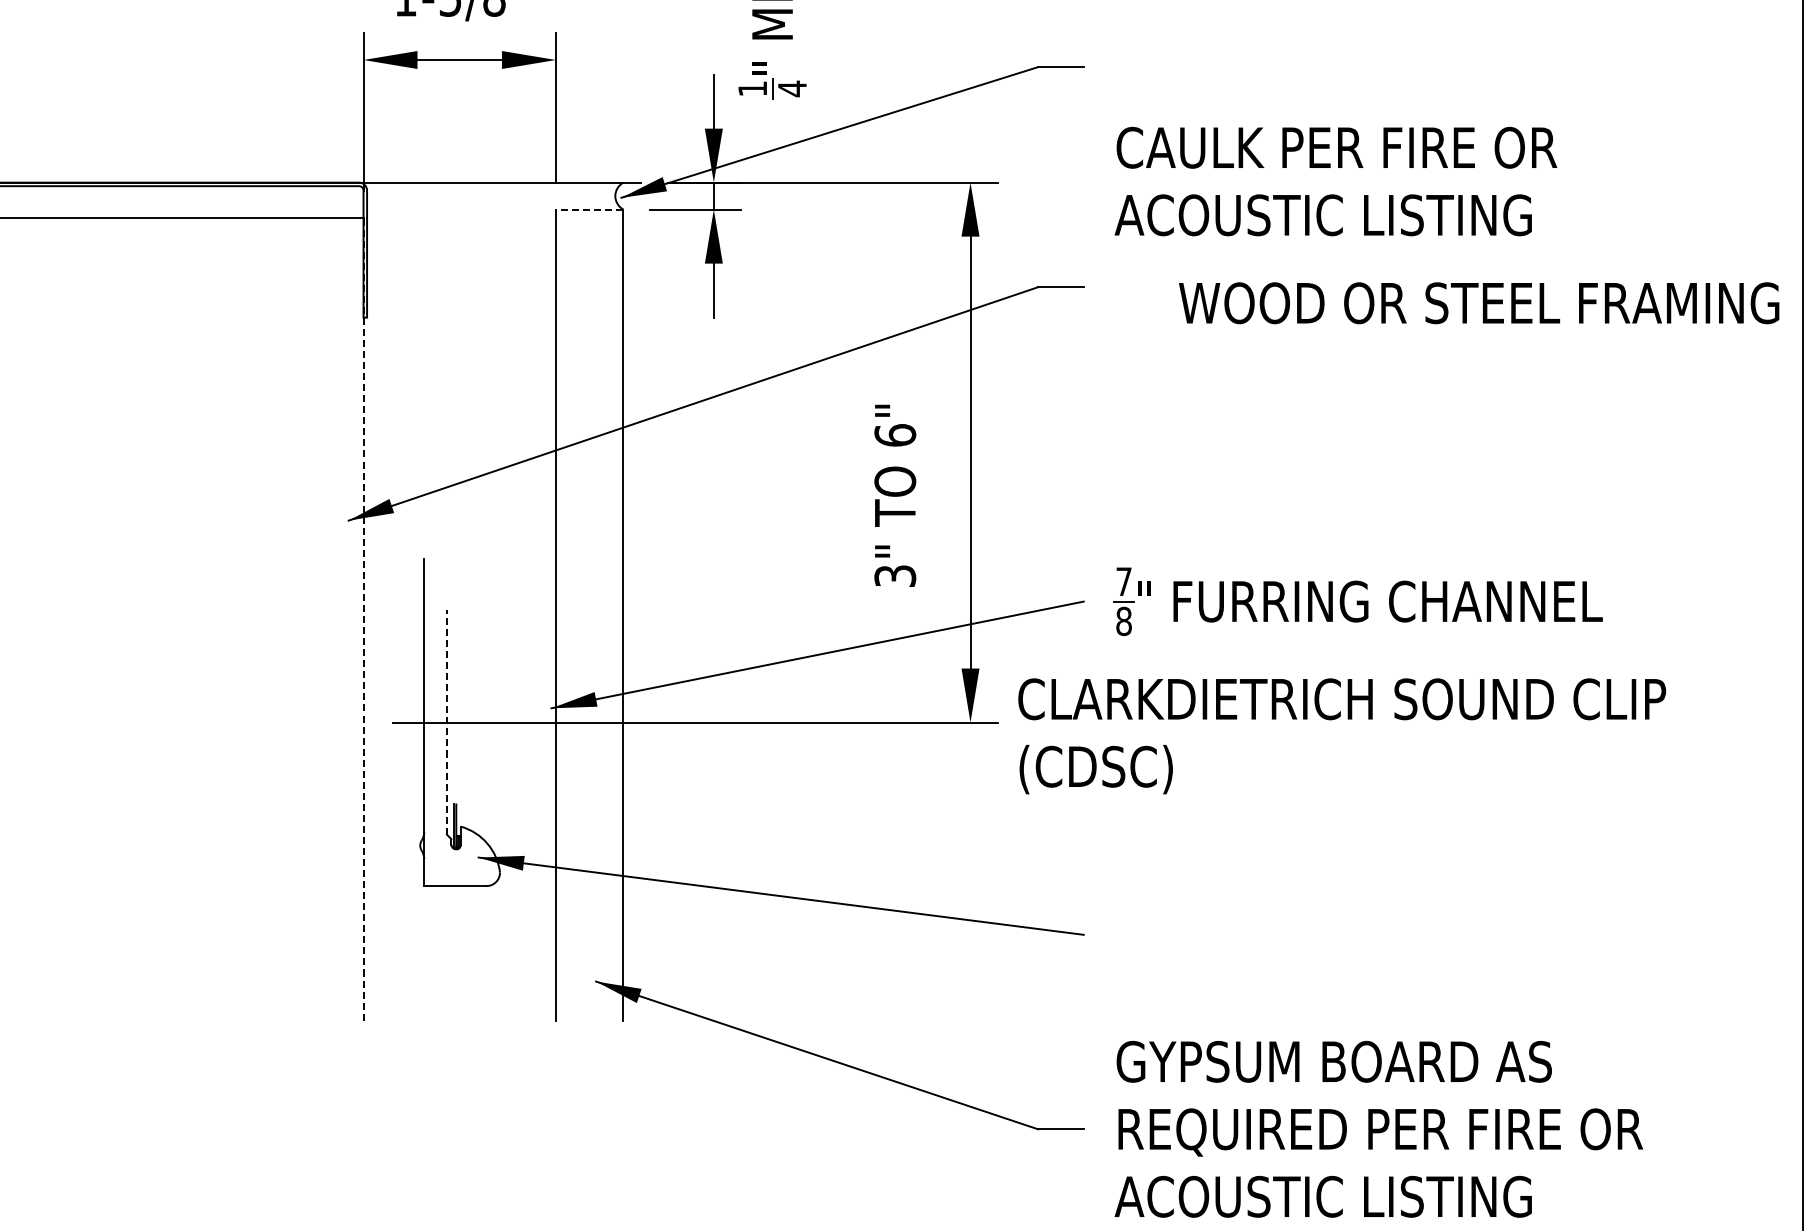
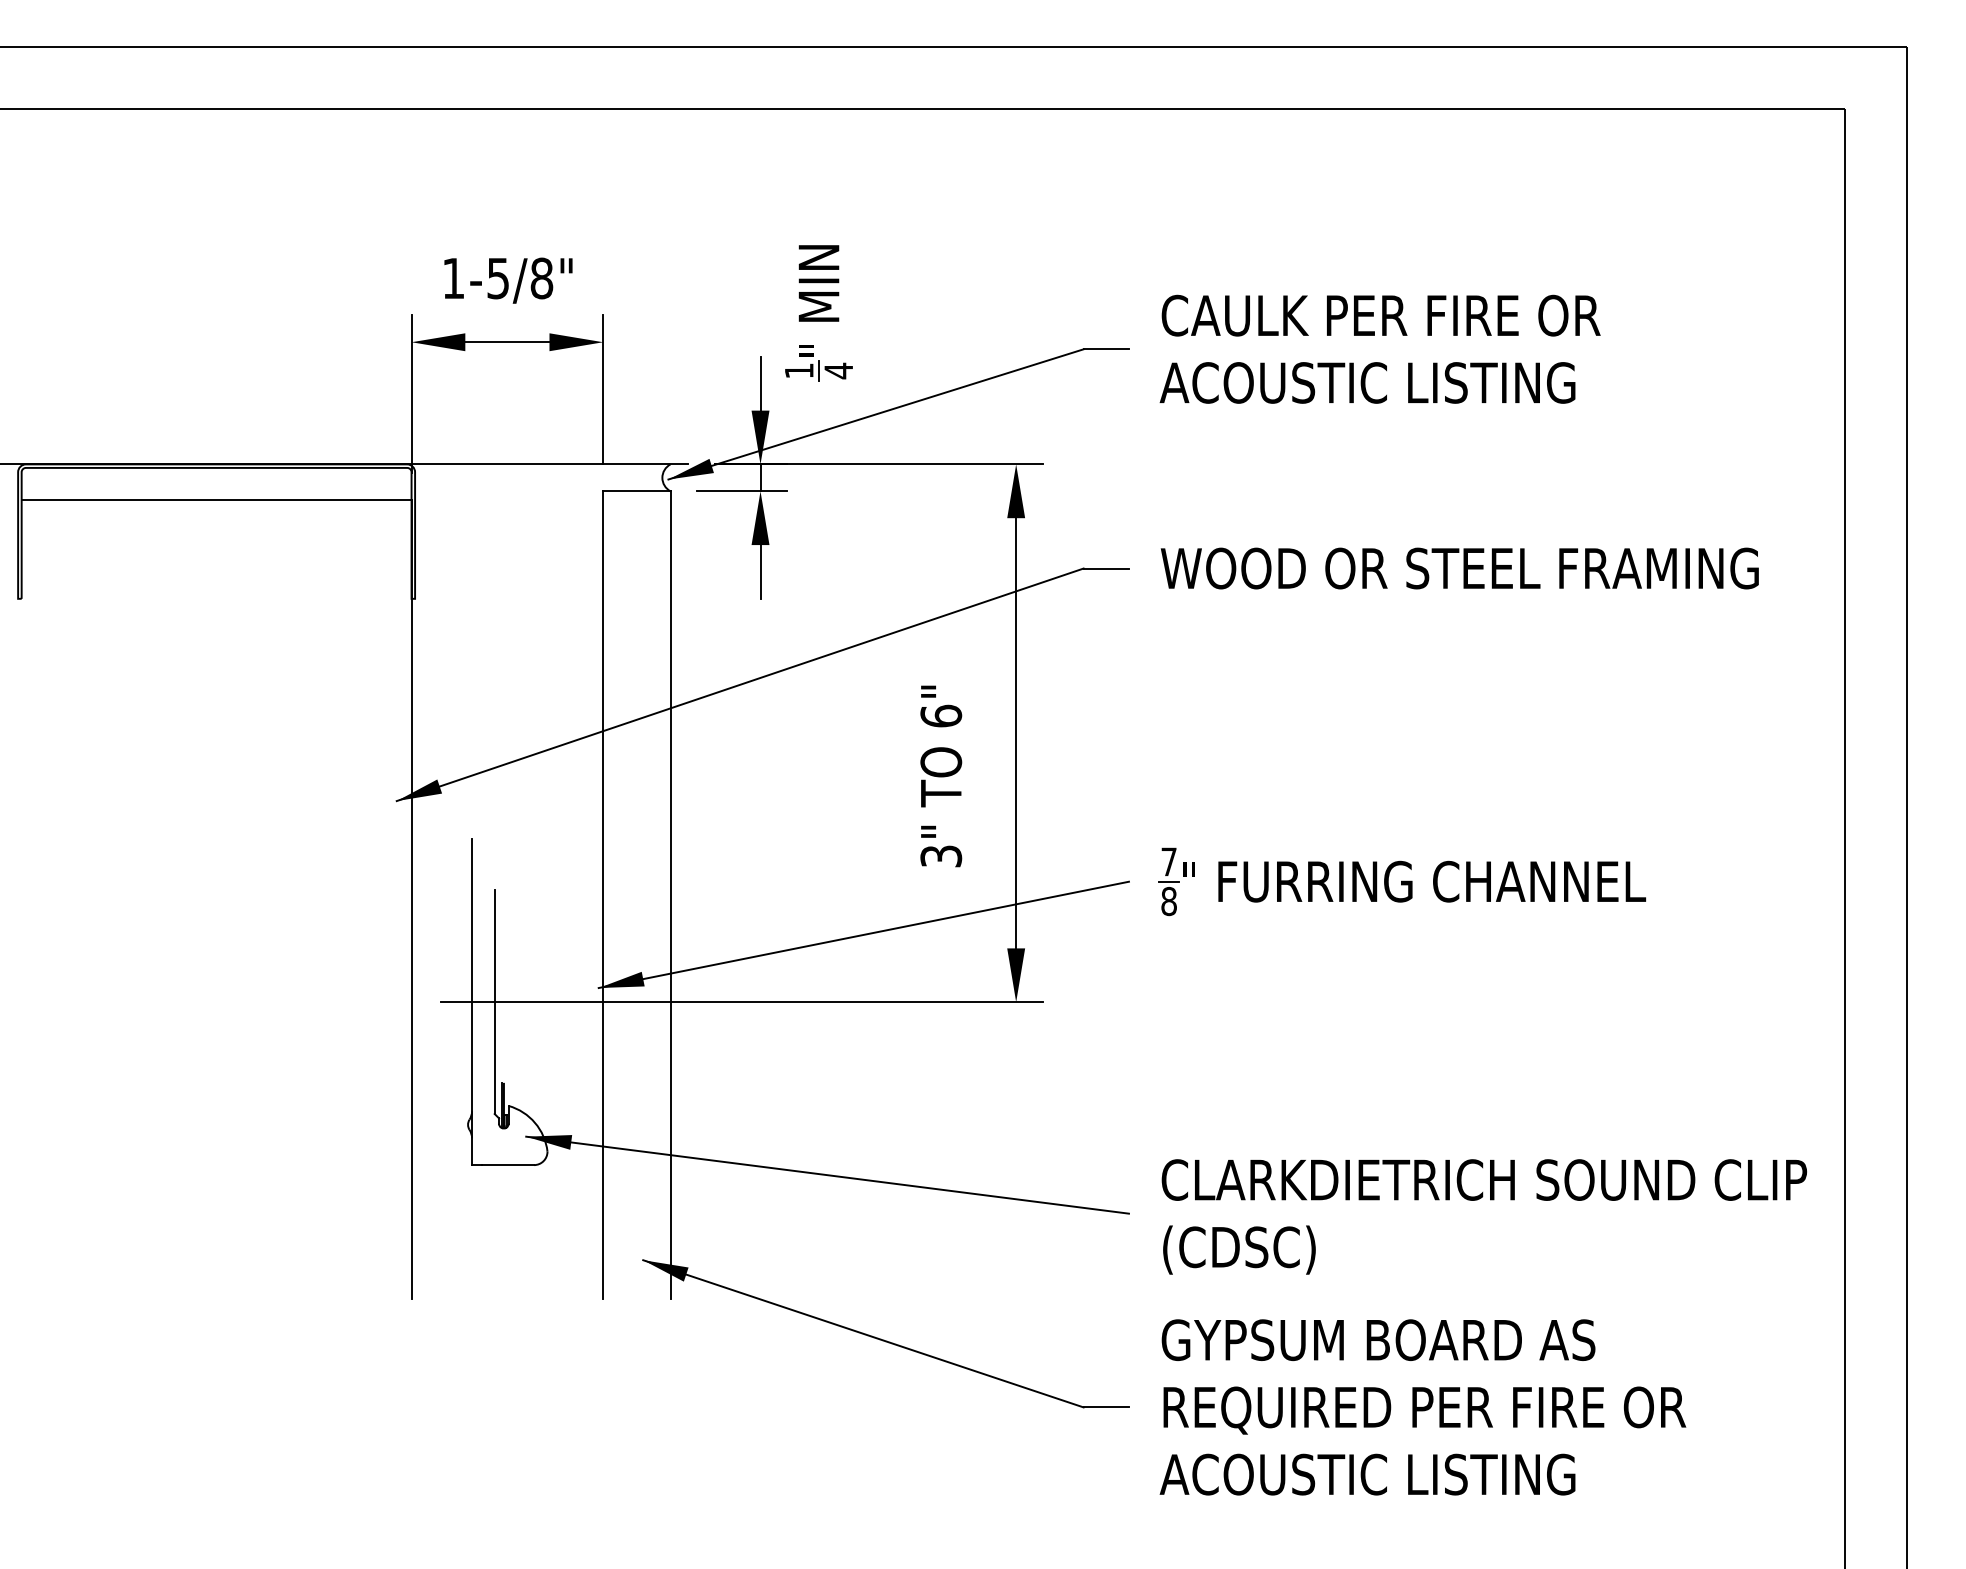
text: (1335, 180) -> (1379, 348), moved
line: (589, 209) -> (636, 491), dashed -> solid
text: (1478, 303) -> (1459, 568), moved
line: (363, 619) -> (411, 899), dashed -> solid
line: (446, 722) -> (494, 1002), dashed -> solid
text: (1341, 735) -> (1483, 1216), moved

